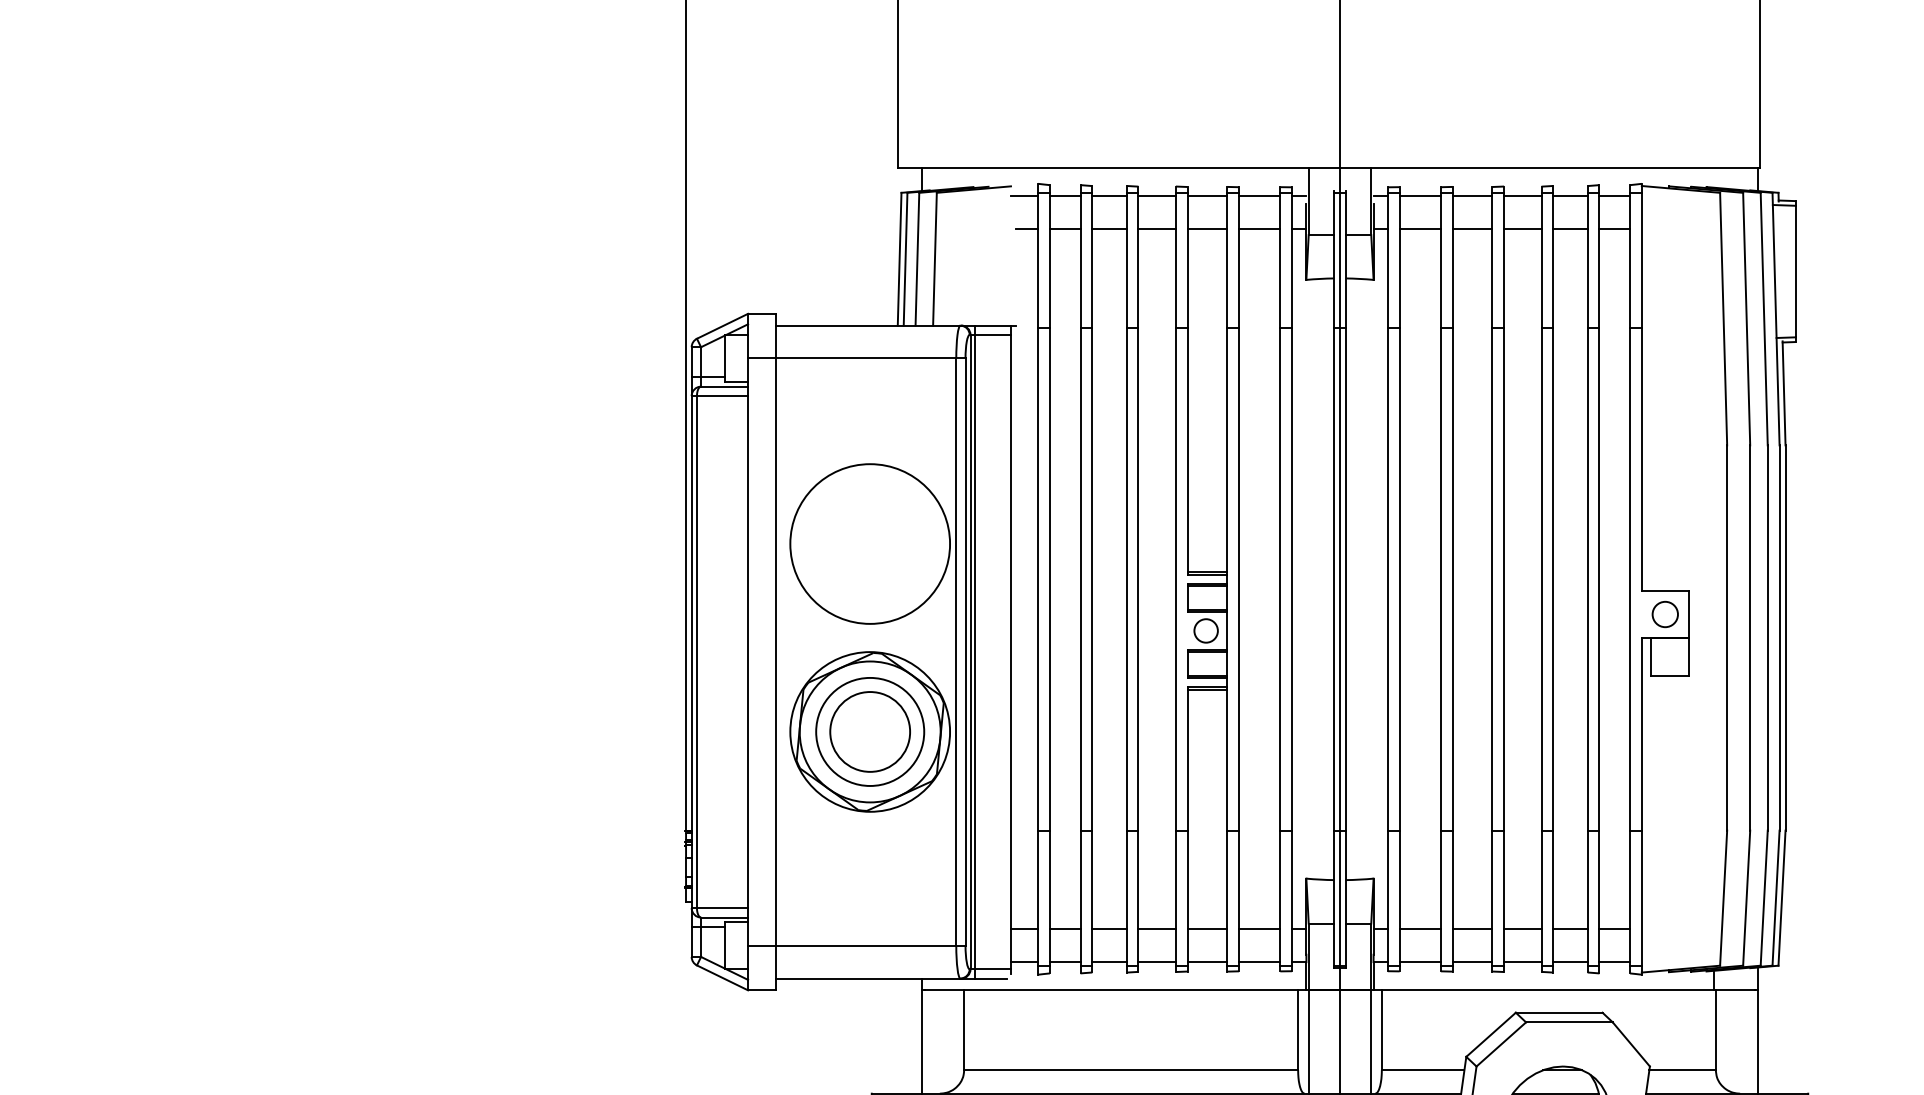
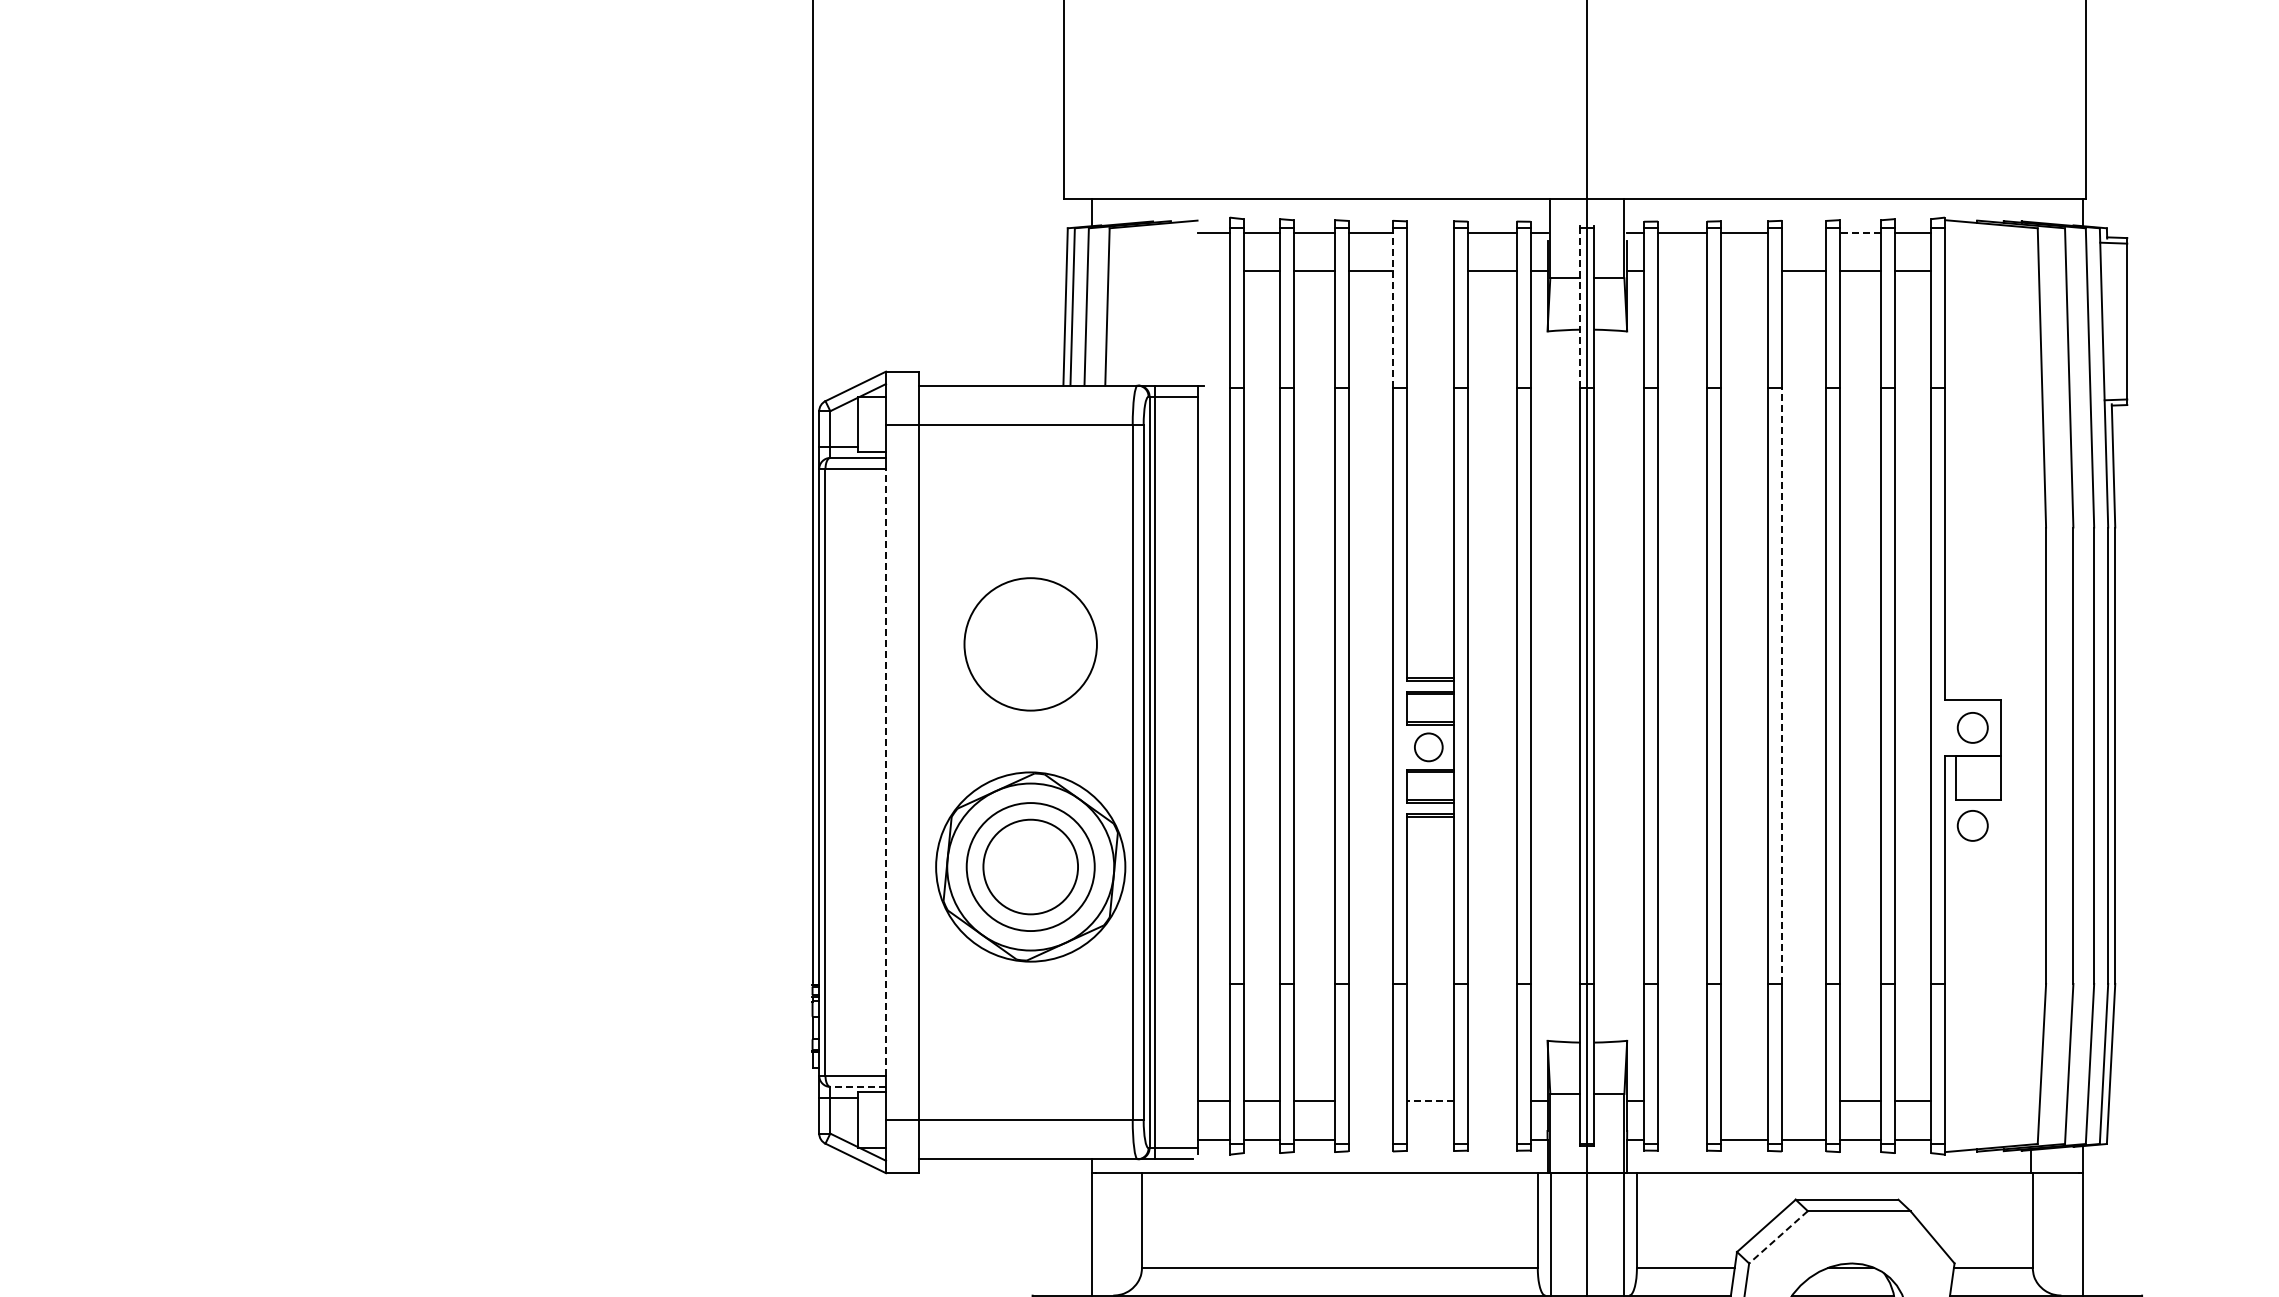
line: (1206, 196) -> (1429, 232), removed
line: (1522, 196) -> (1803, 232), removed
line: (1569, 196) -> (1859, 232), solid -> dashed
line: (1026, 229) -> (1216, 271), removed
line: (1206, 229) -> (1429, 271), removed
line: (1420, 229) -> (1682, 271), removed
line: (1471, 229) -> (1743, 271), removed
line: (1175, 259) -> (1392, 307), solid -> dashed
line: (1334, 259) -> (1580, 307), solid -> dashed
circle: (870, 544) -> (1030, 644), size x0.7
line: (1503, 579) -> (1781, 686), solid -> dashed
line: (748, 651) -> (886, 771), solid -> dashed
circle: (1665, 696) -> (1972, 825), added
line: (724, 917) -> (858, 1086), solid -> dashed
line: (1156, 928) -> (1370, 1100), removed
line: (1207, 928) -> (1430, 1100), solid -> dashed
line: (1259, 928) -> (1491, 1100), removed
line: (1420, 928) -> (1682, 1100), removed
line: (1471, 928) -> (1743, 1100), removed
line: (1522, 928) -> (1803, 1100), removed
line: (1156, 961) -> (1370, 1139), removed
line: (1206, 961) -> (1429, 1139), removed
line: (1259, 961) -> (1491, 1139), removed
line: (1420, 961) -> (1682, 1139), removed
line: (1501, 1044) -> (1778, 1237), solid -> dashed

